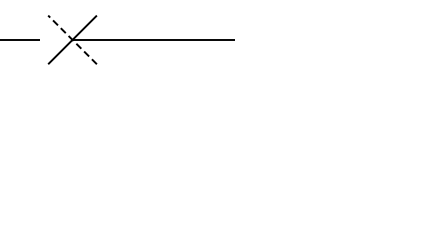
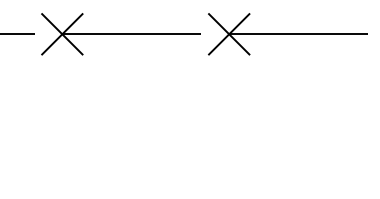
line: (72, 39) -> (62, 33), dashed -> solid
part: (335, 39) -> (287, 33), added

